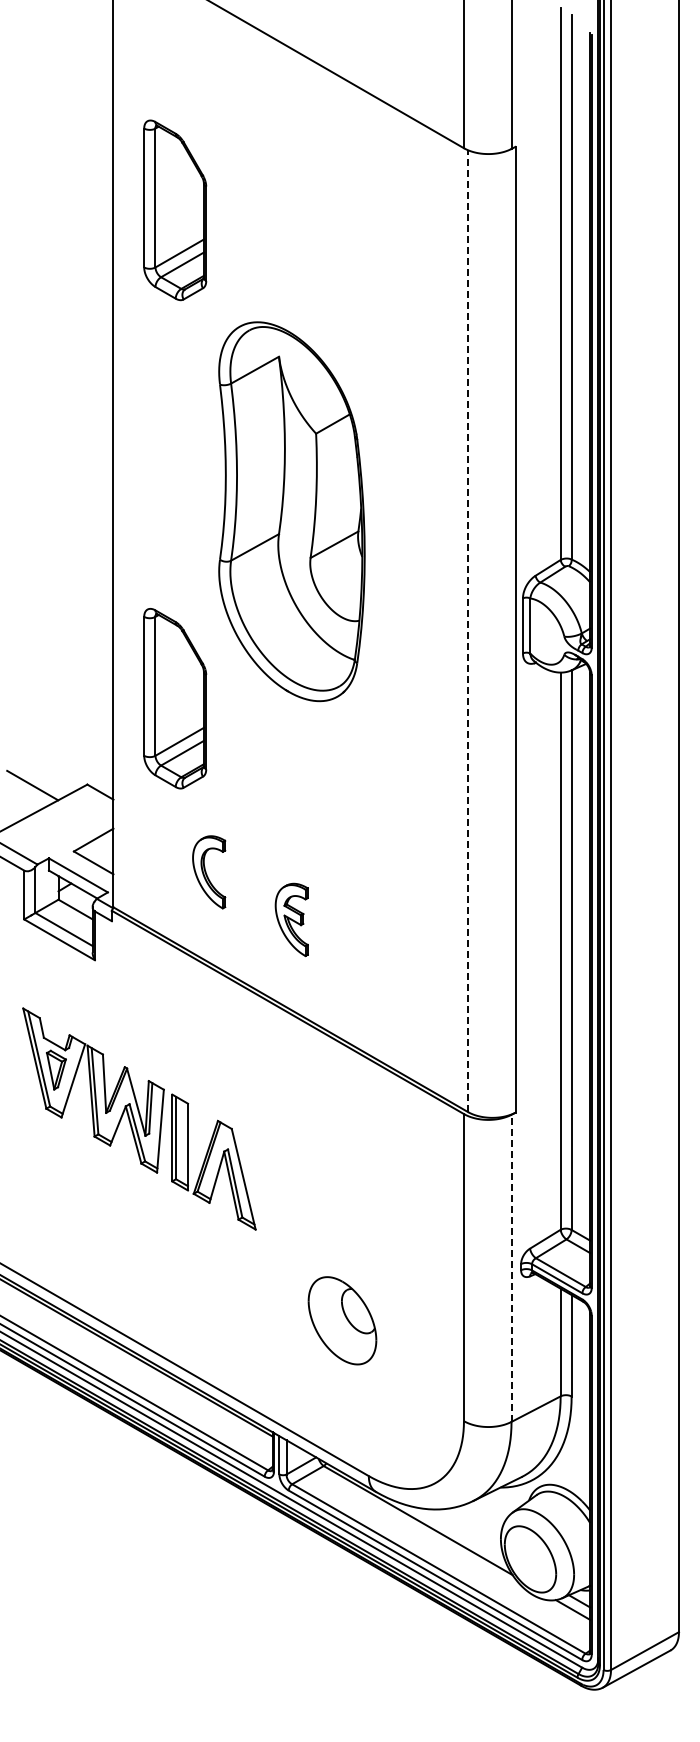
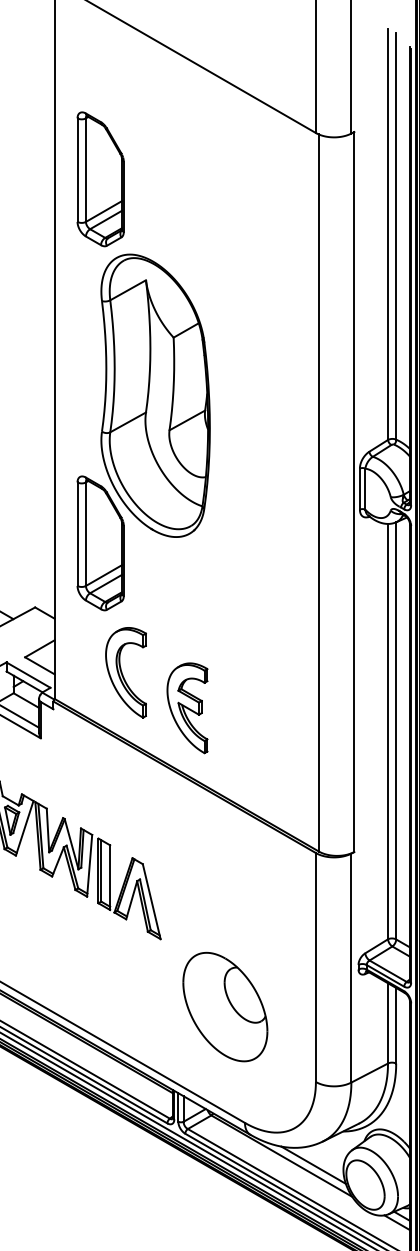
part: (291, 511) -> (155, 395), moved
line: (467, 631) -> (318, 493), dashed -> solid
part: (208, 872) -> (125, 672), size x1.67
part: (291, 919) -> (187, 708), size x1.67
line: (511, 1268) -> (351, 968), dashed -> solid
part: (342, 1320) -> (225, 1006), size x1.67
line: (460, 1532) -> (313, 1165), added

